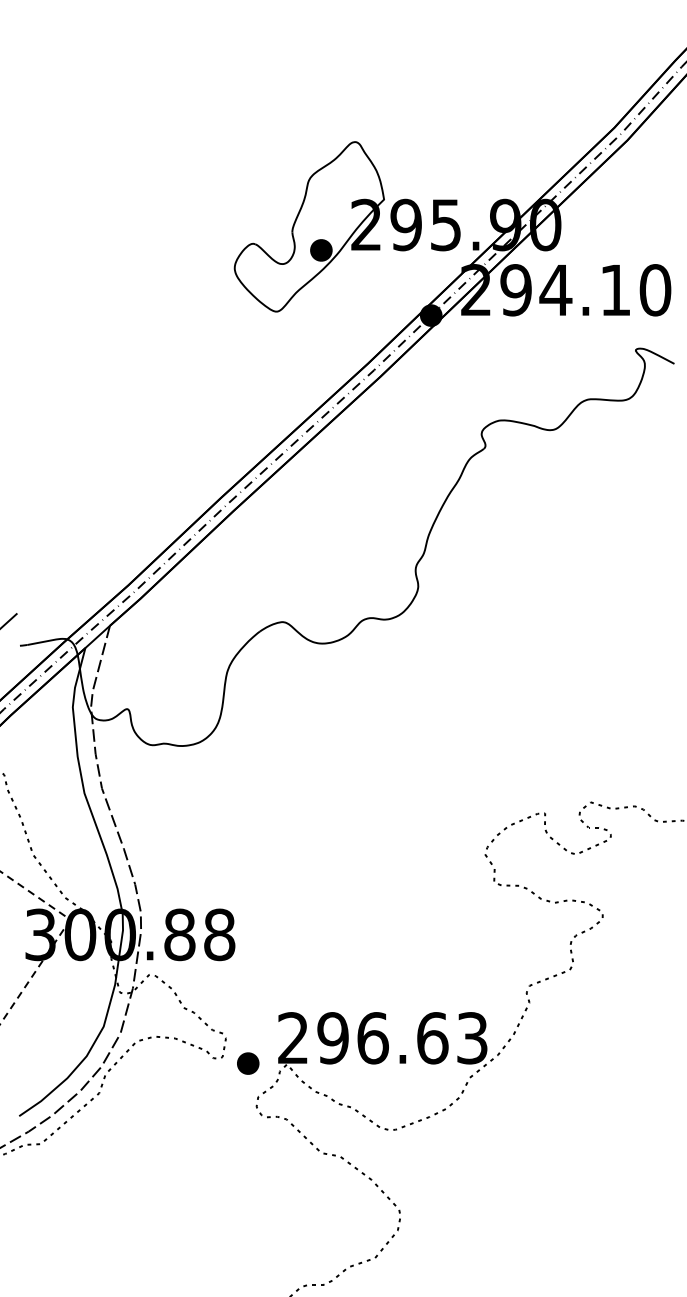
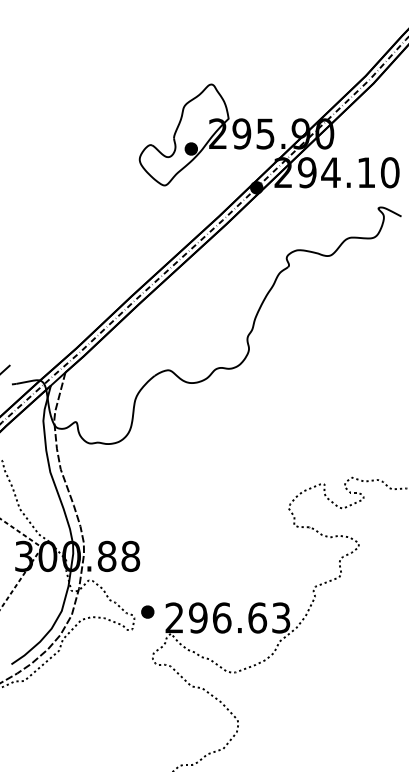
part: (247, 1062) -> (147, 611), moved

